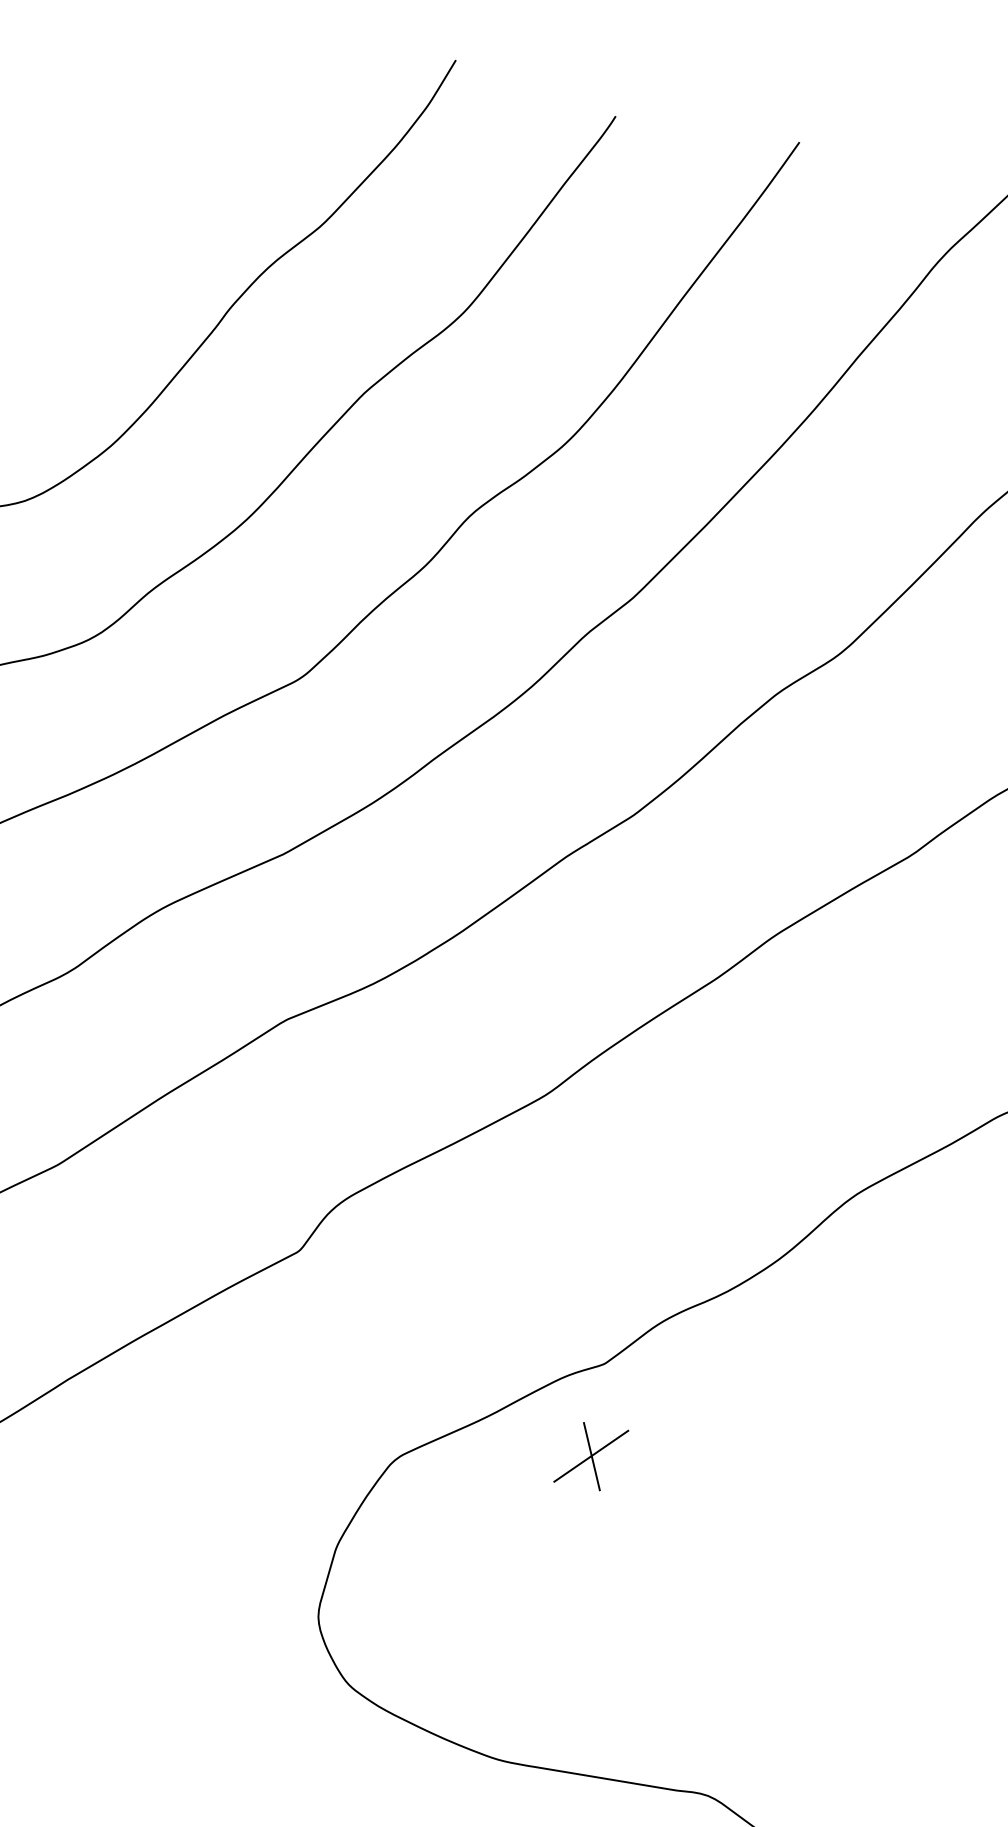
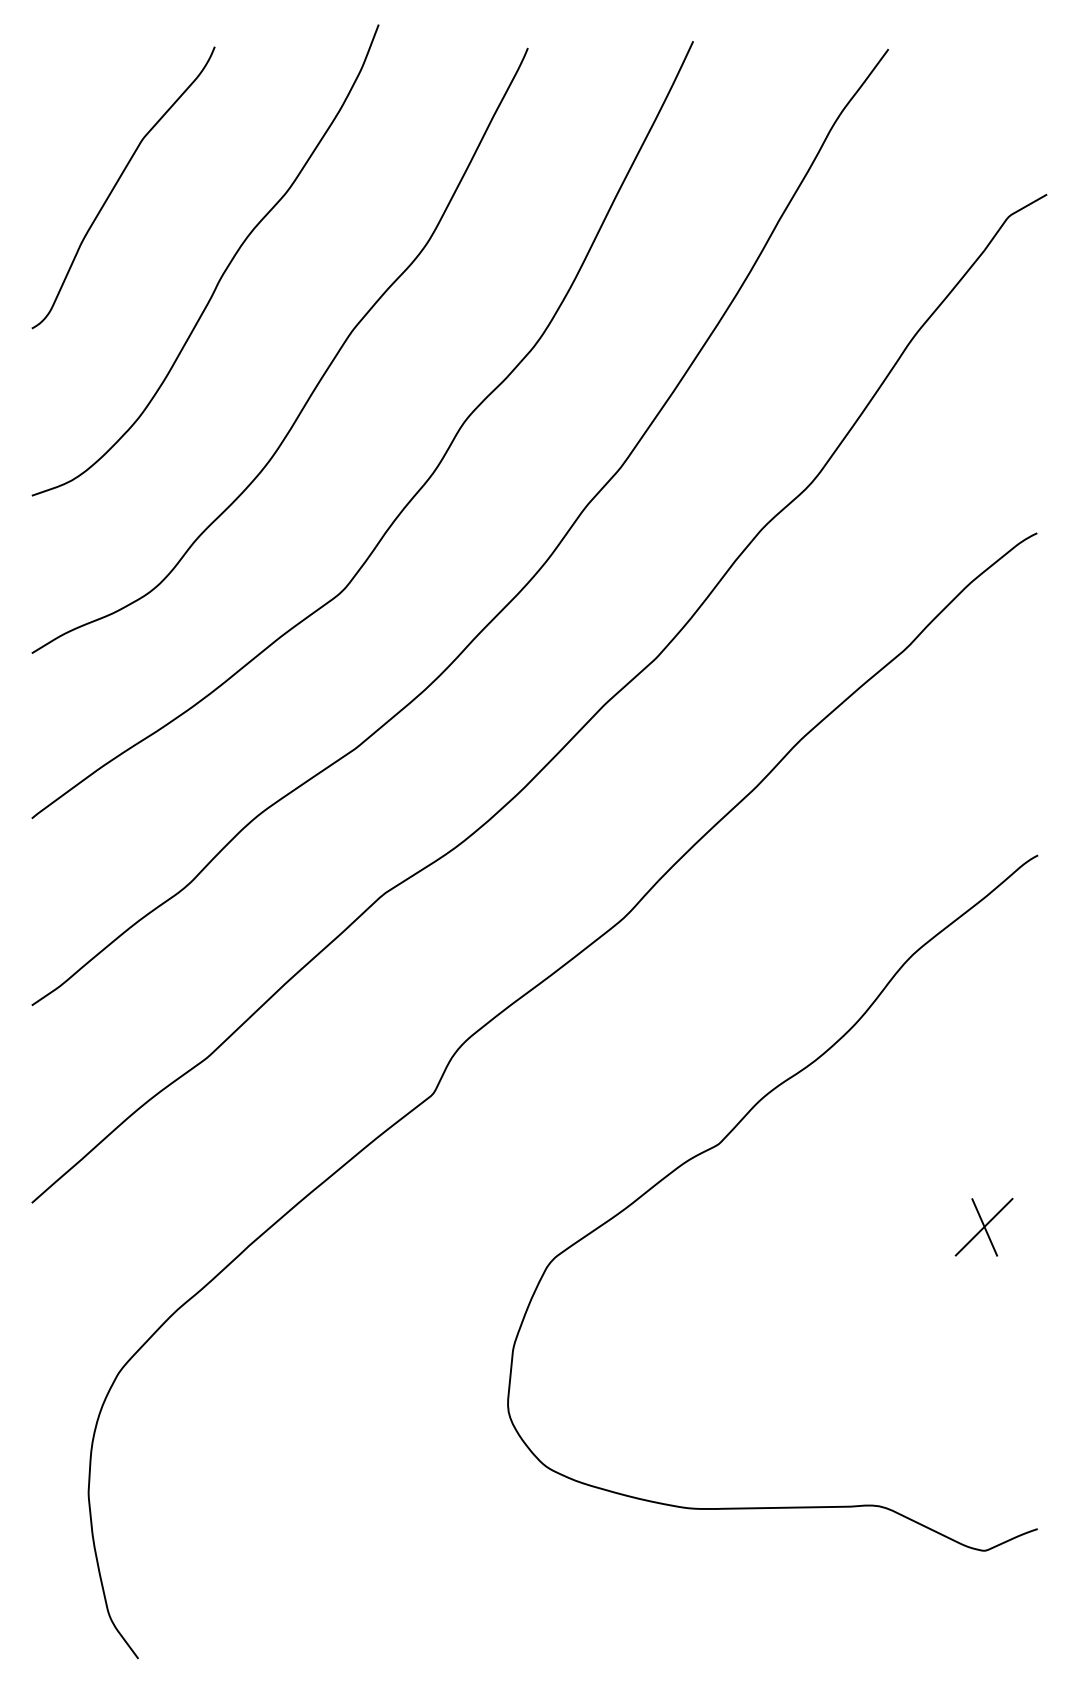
curve: (136, 181) -> (118, 182), added
part: (590, 1455) -> (983, 1226), moved

